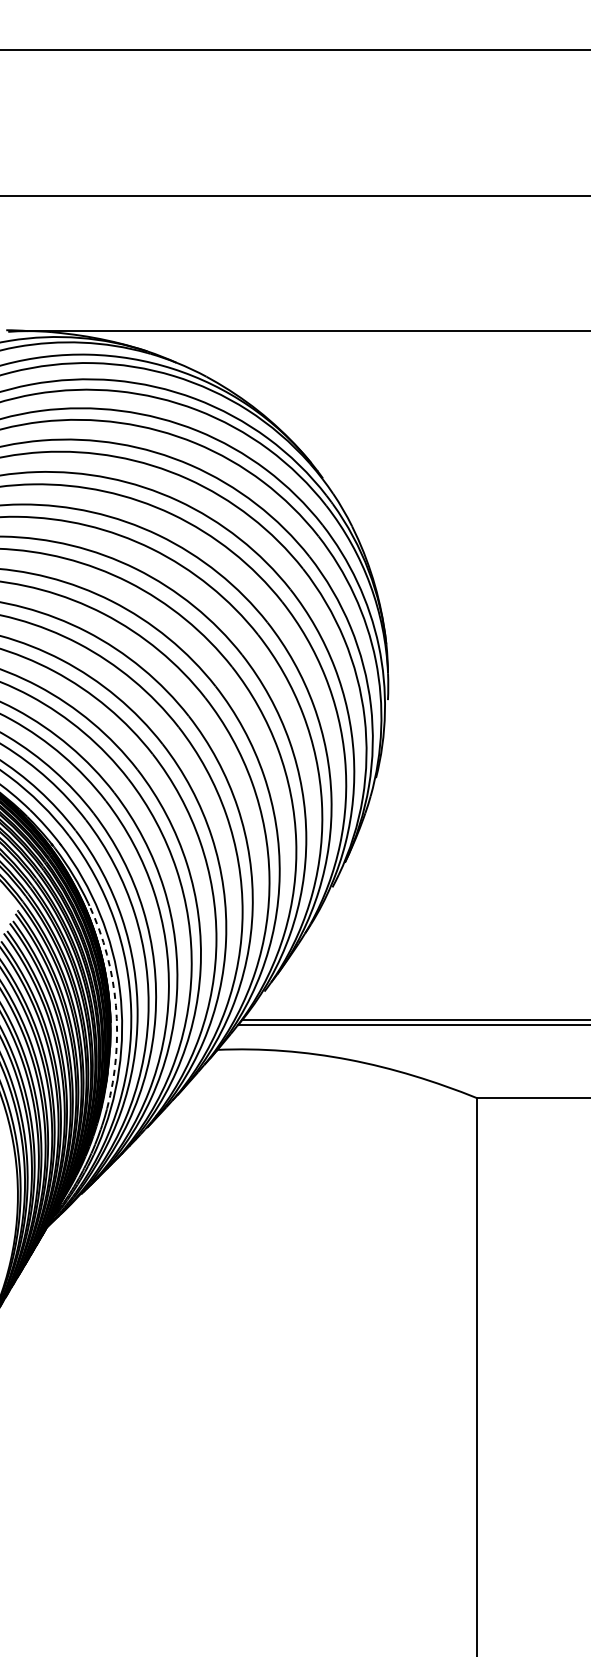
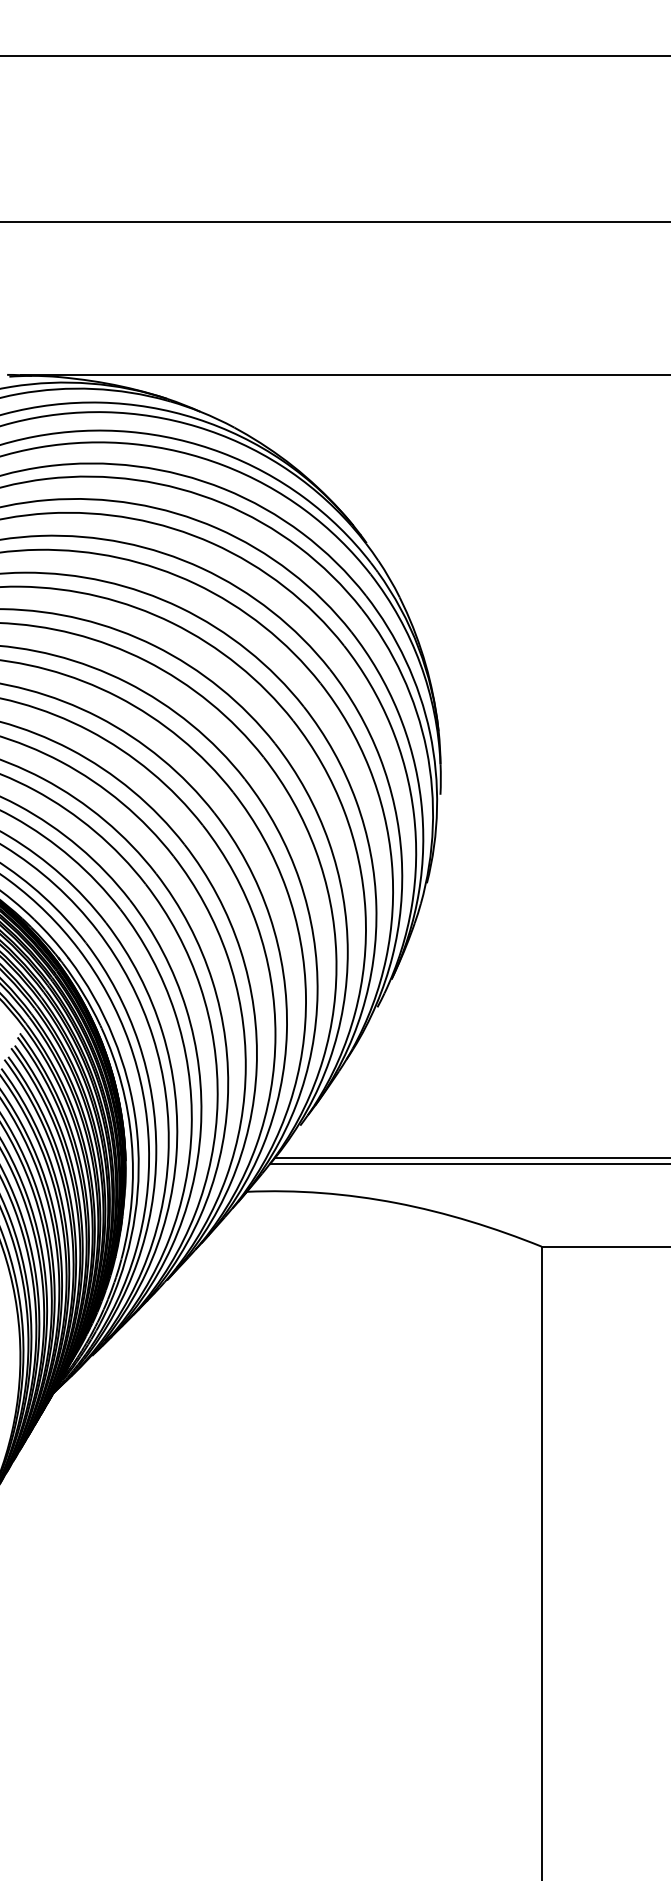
arc: (115, 1005) -> (131, 1141), dashed -> solid

